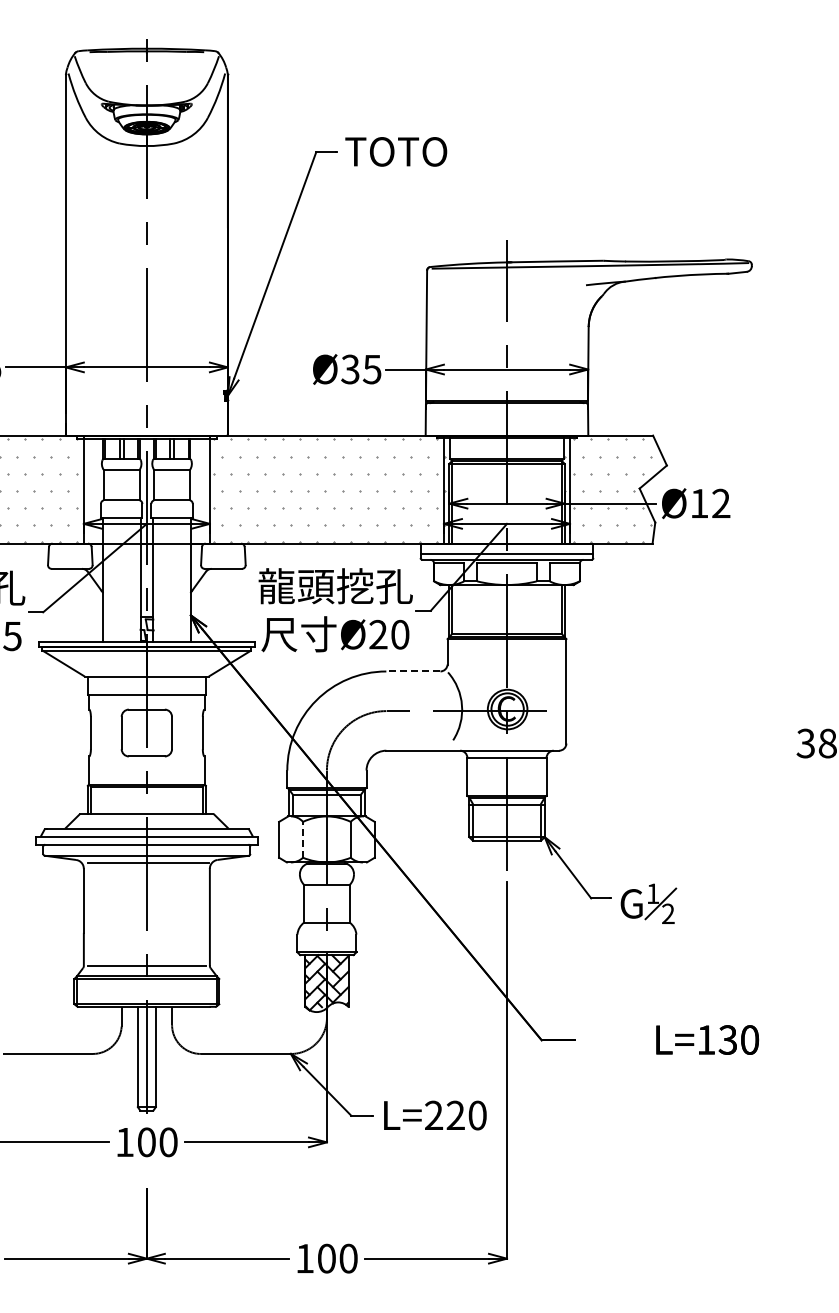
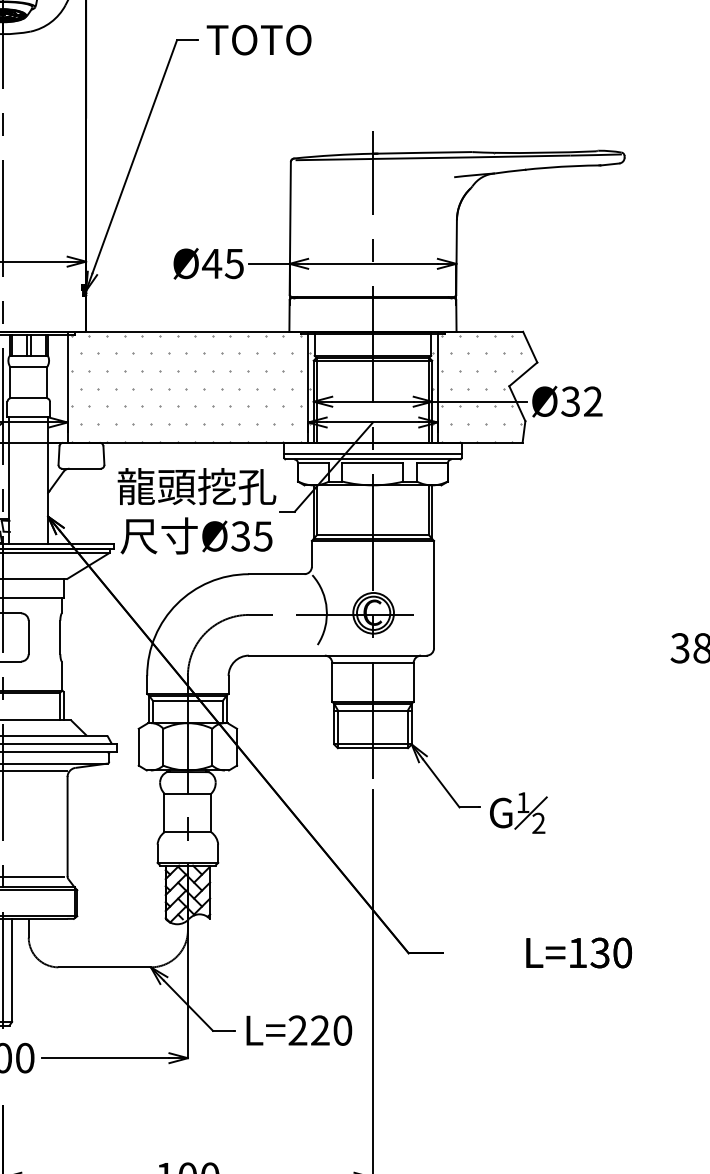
text: (350, 369) -> (212, 263), 35 -> 45
text: (699, 503) -> (570, 401), 12 -> 32
text: (389, 634) -> (252, 536), 20 -> 35
line: (412, 671) -> (275, 574), dashed -> solid
line: (303, 839) -> (163, 746), dashed -> solid

